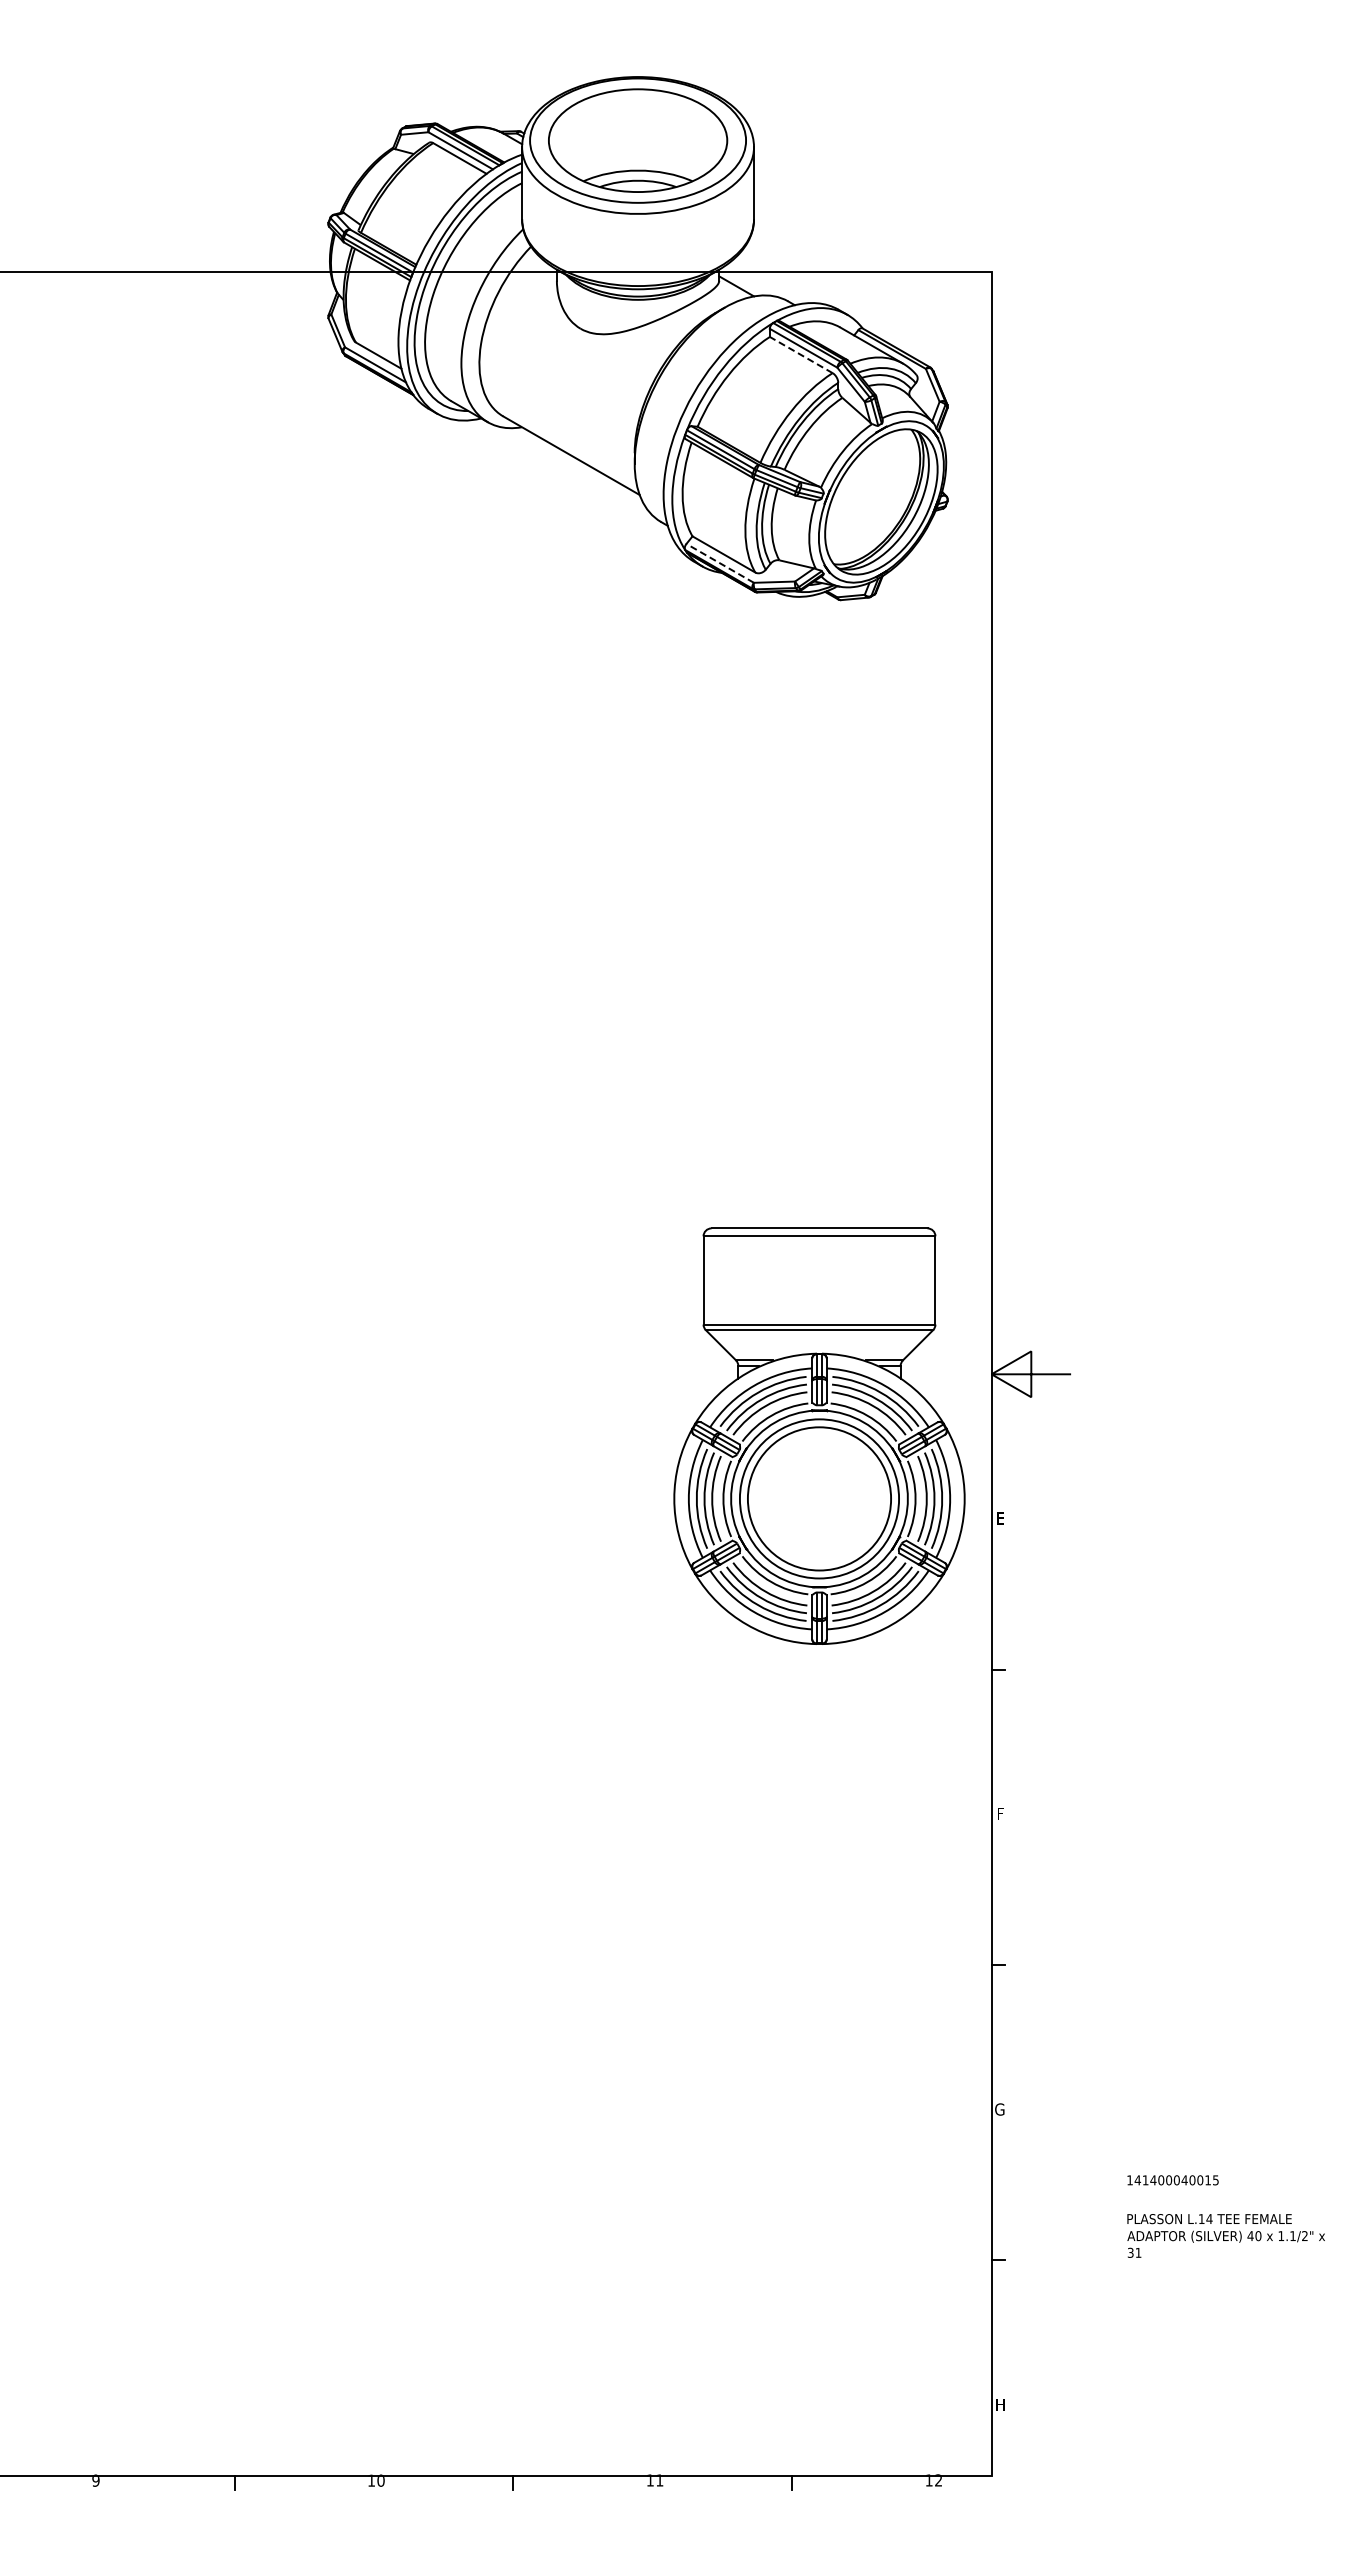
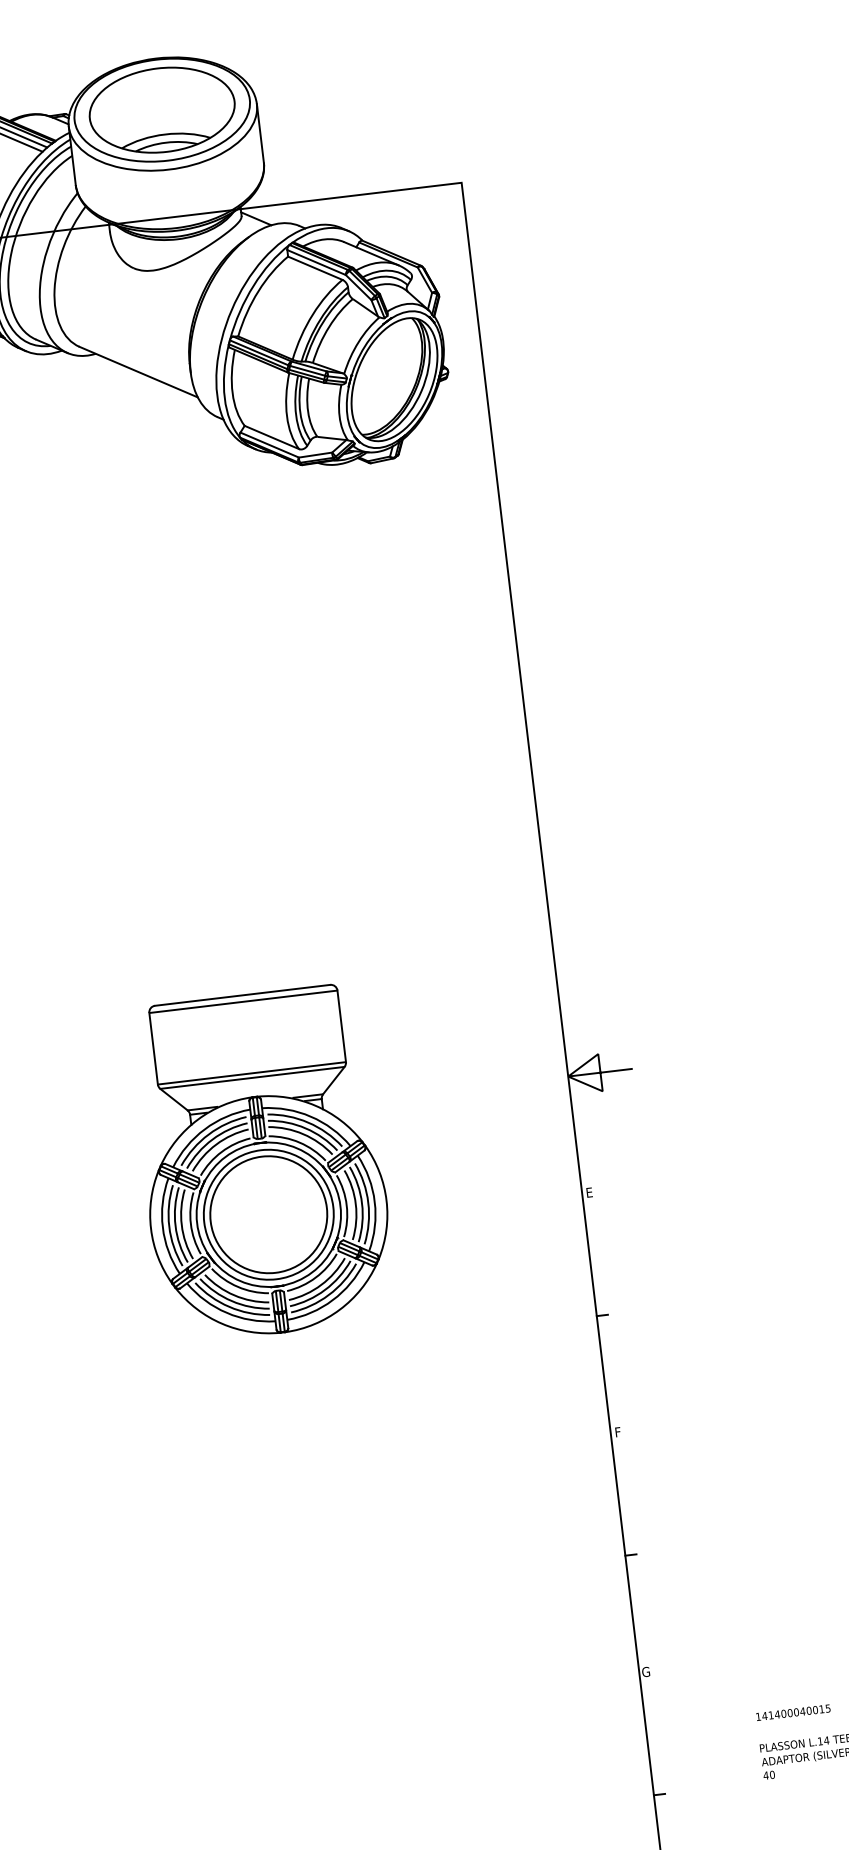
line: (800, 354) -> (314, 267), dashed -> solid
line: (720, 563) -> (269, 445), dashed -> solid
part: (819, 1435) -> (262, 1163), moved
text: (1134, 2252) -> (769, 1774), 31 -> 40

